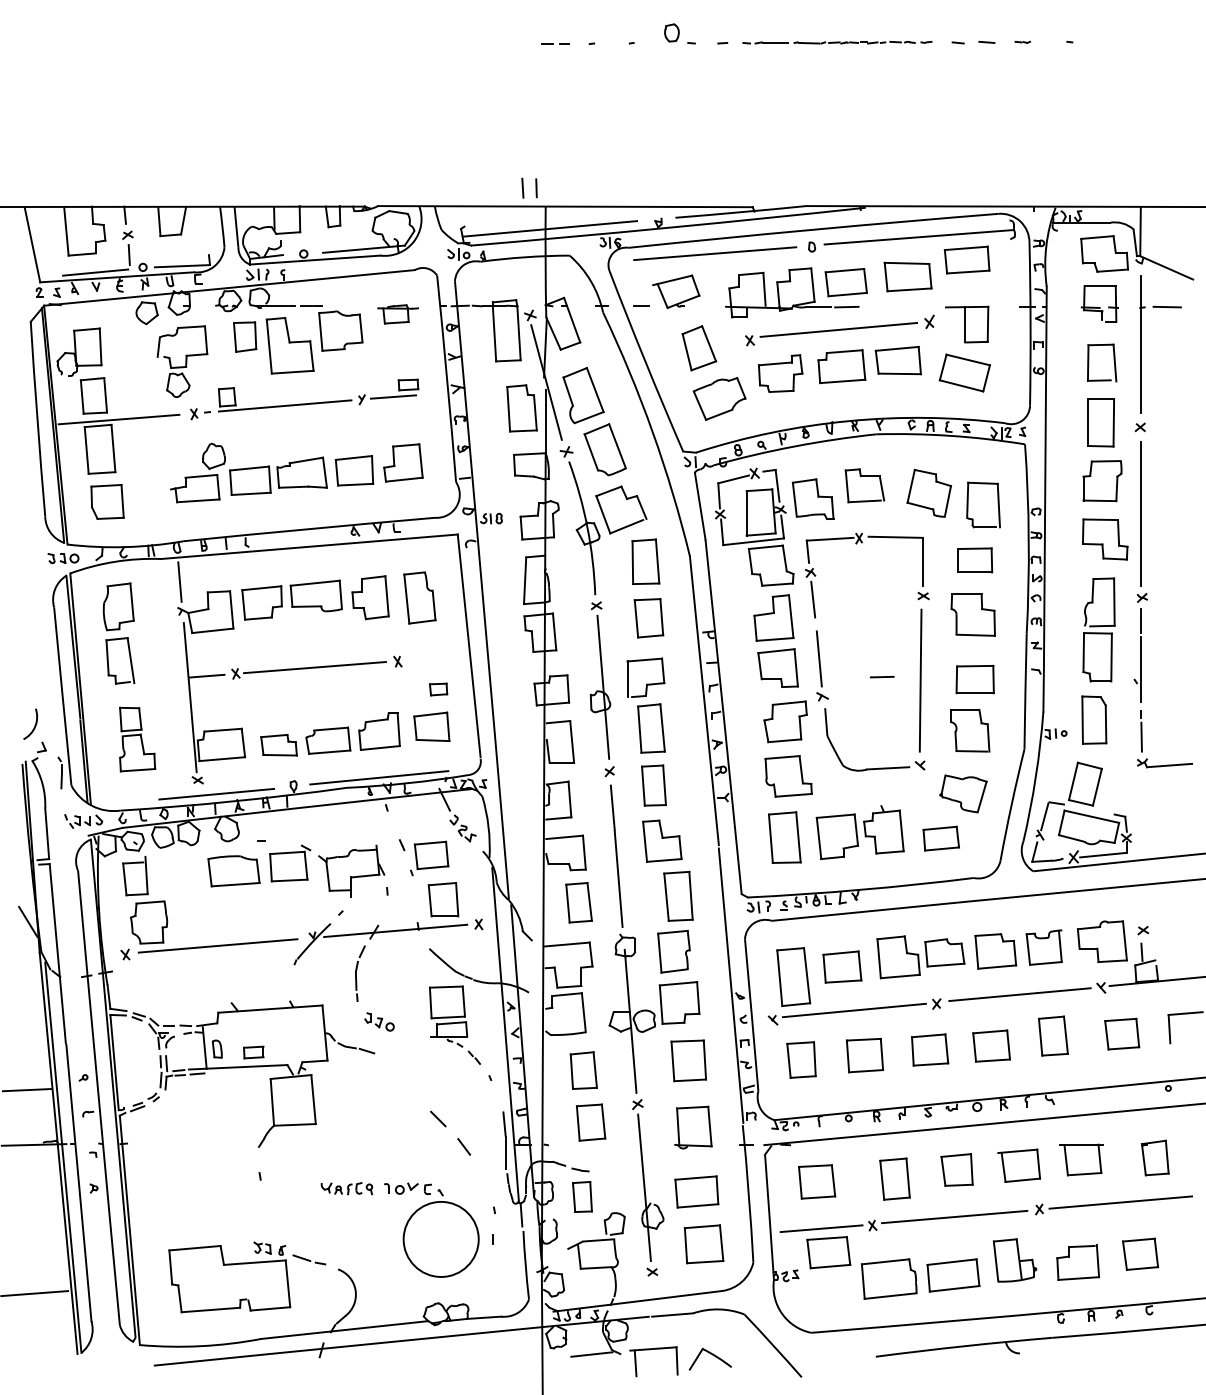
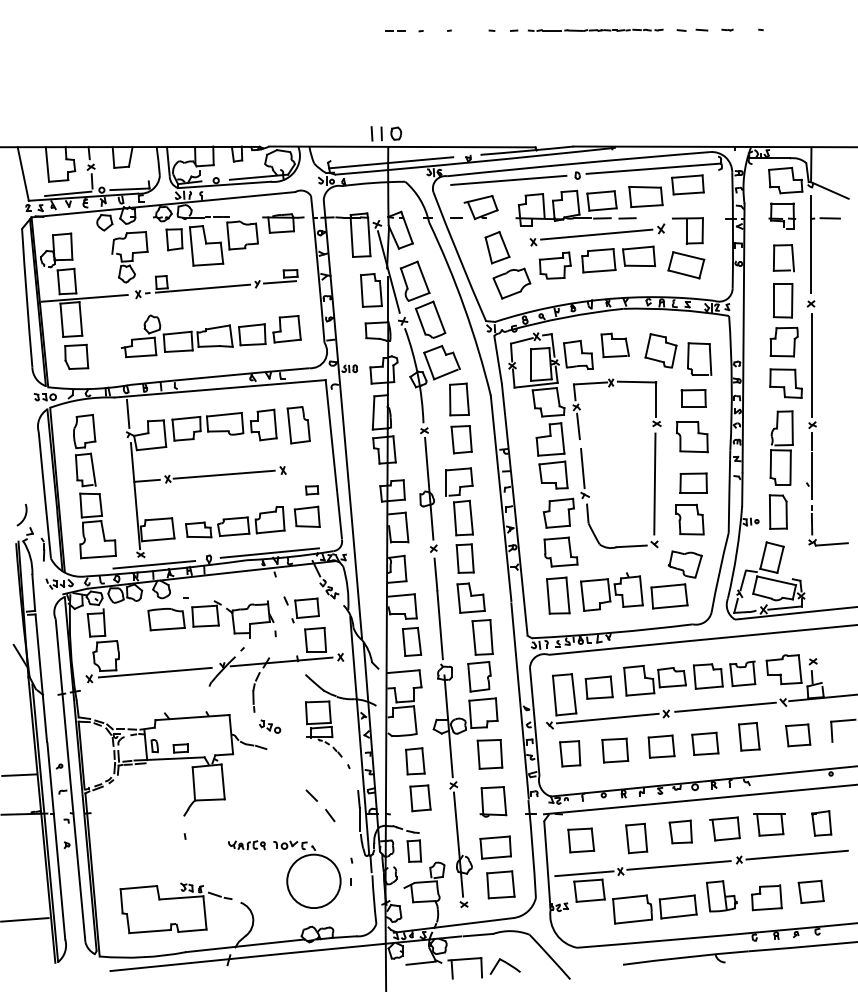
part: (671, 32) -> (395, 133), moved
part: (397, 314) -> (282, 223), size x1.43
line: (882, 676) -> (627, 217), moved
part: (137, 739) -> (97, 525), size x1.43
part: (941, 838) -> (669, 596), size x1.43

